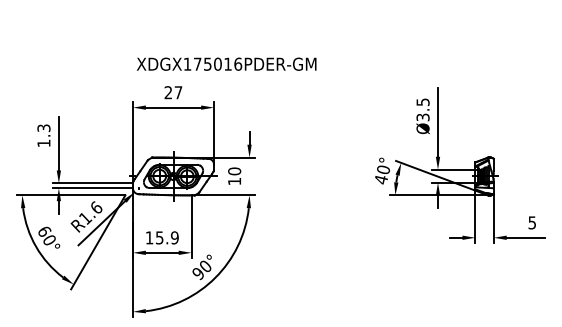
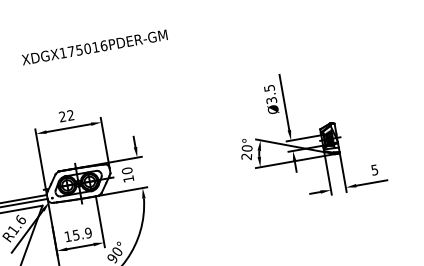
text: (226, 63) -> (94, 46), moved
text: (178, 92) -> (70, 115), 27 -> 22
text: (381, 179) -> (246, 156), 40° -> 20°

